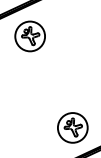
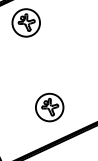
part: (72, 127) -> (49, 107), moved

